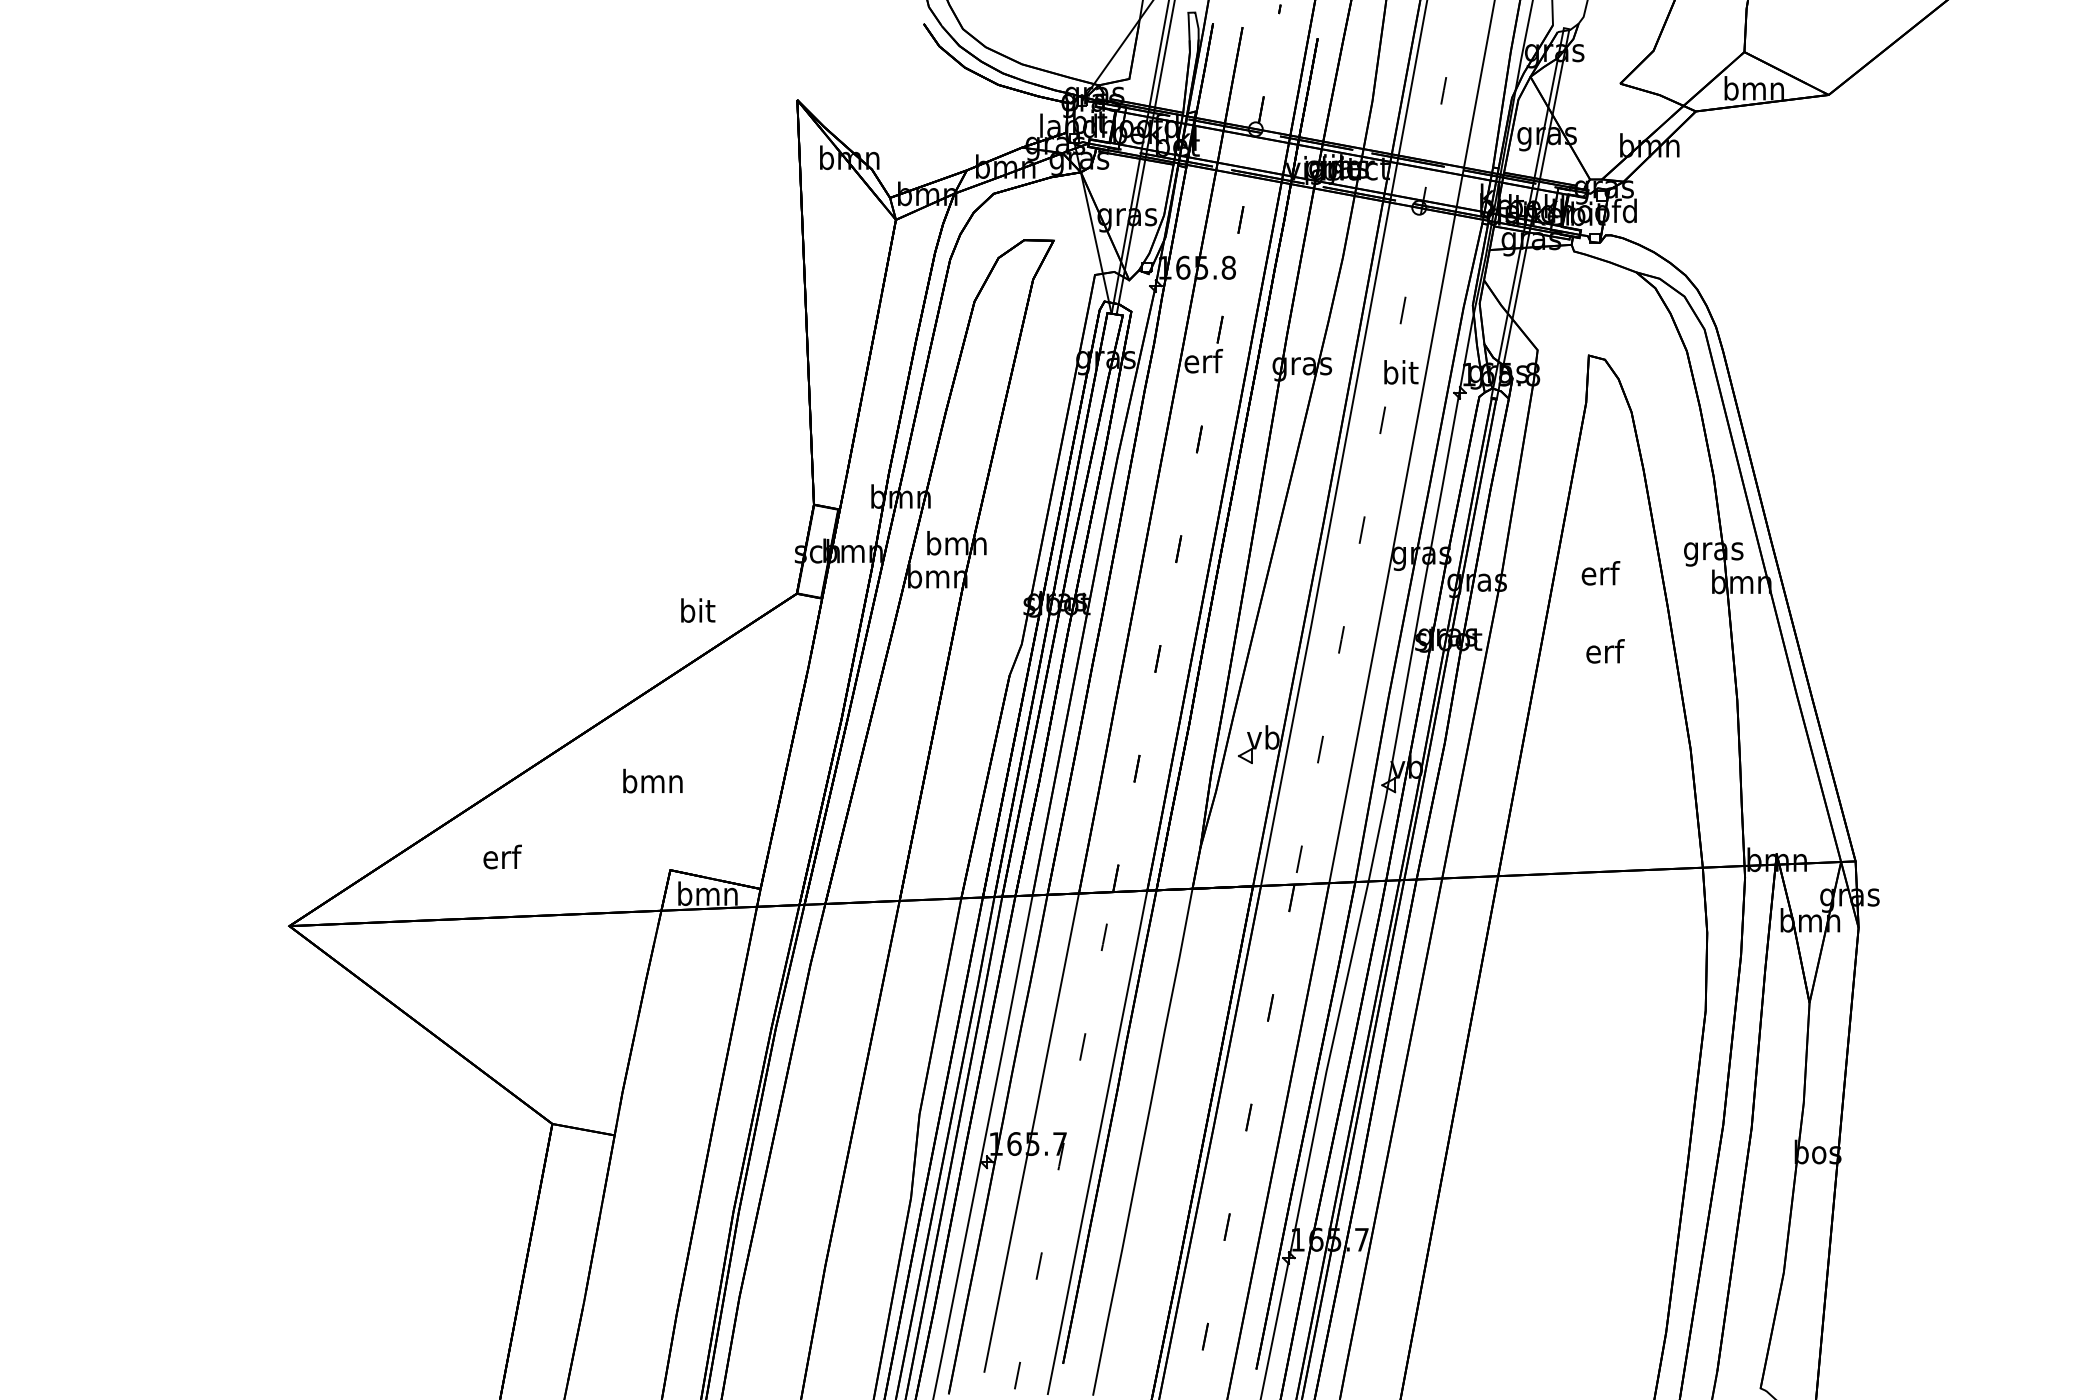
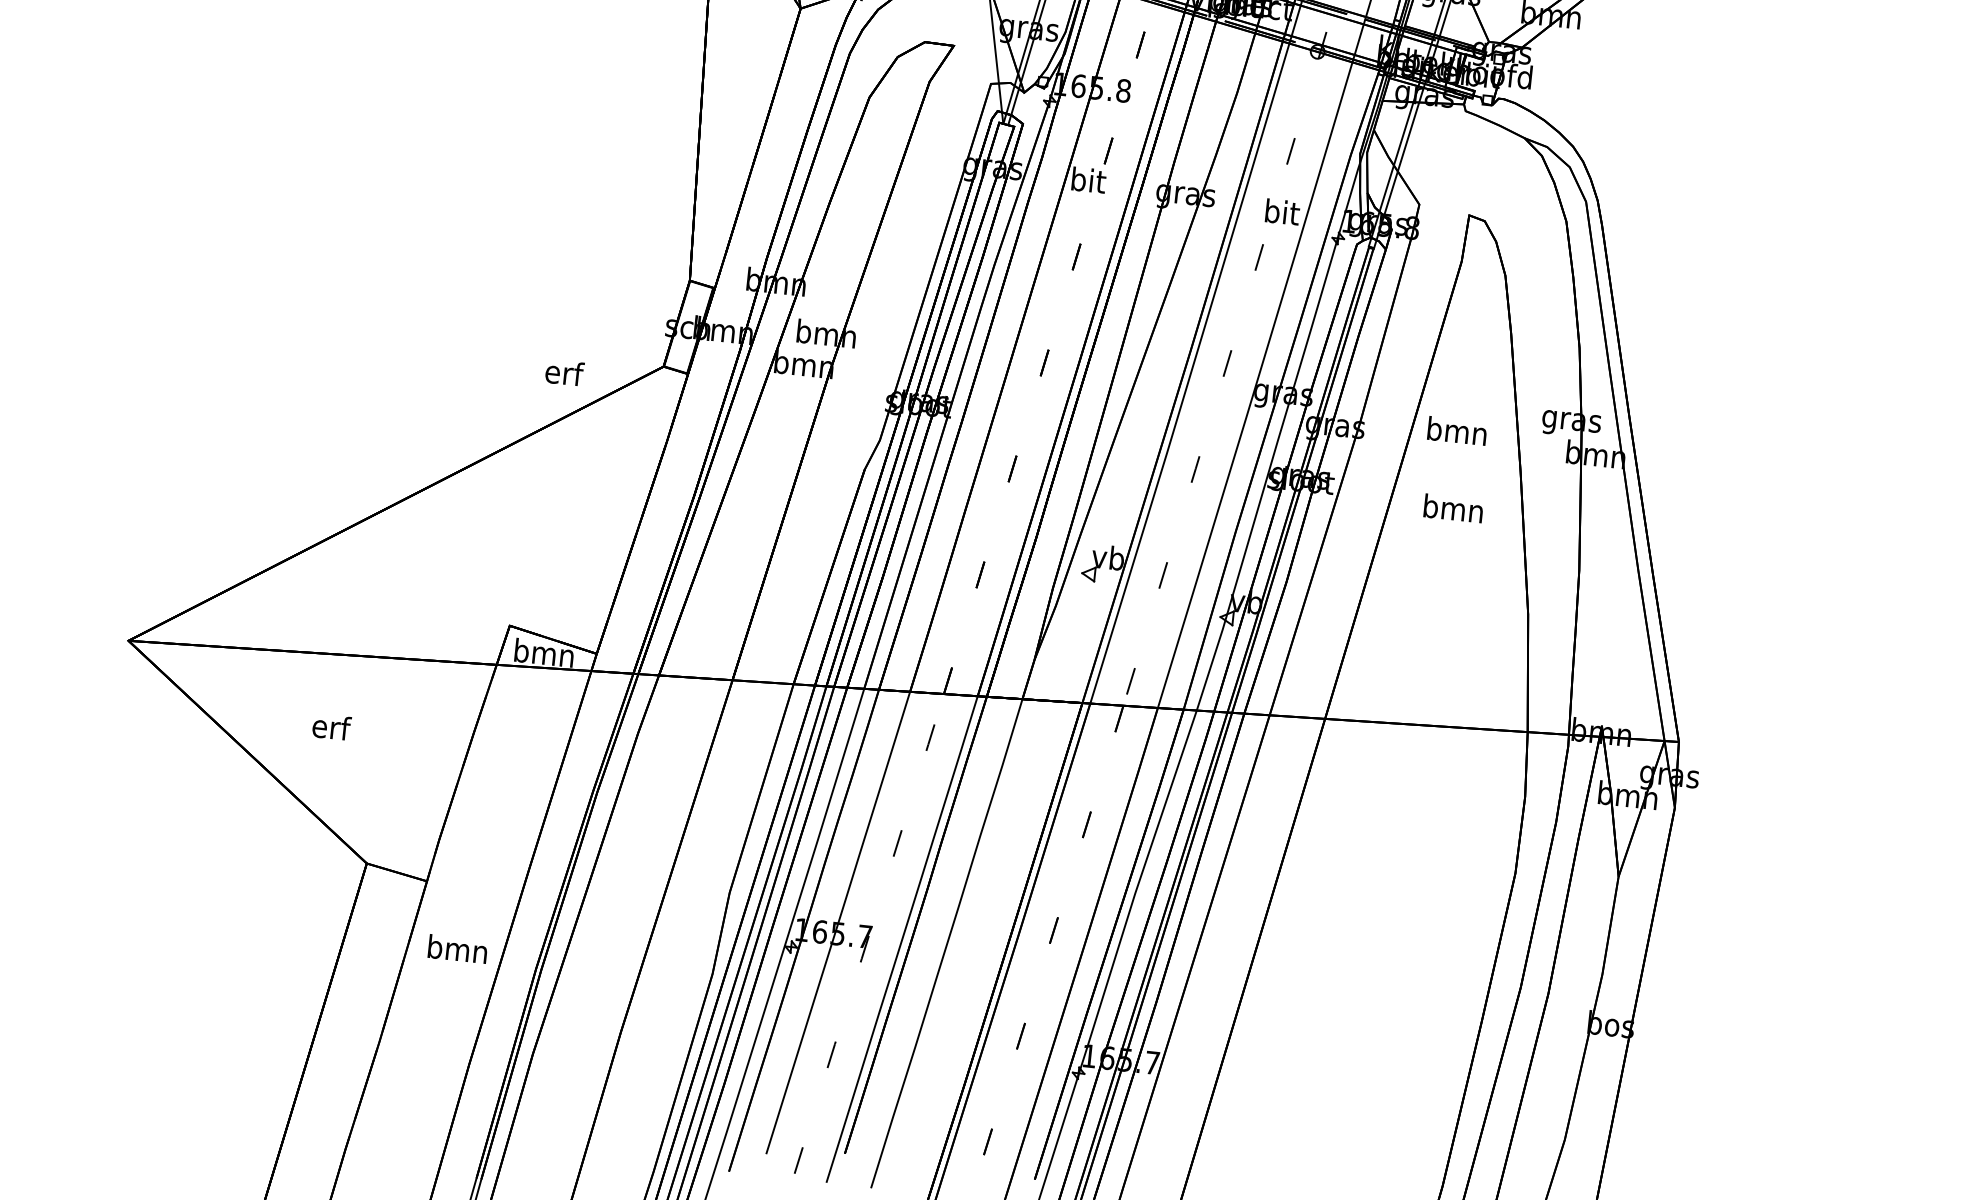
text: (1203, 360) -> (1088, 179), erf -> bit
text: (1599, 573) -> (1456, 431), erf -> bmn
text: (698, 610) -> (564, 372), bit -> erf
text: (1604, 651) -> (1453, 508), erf -> bmn
text: (652, 780) -> (457, 948), moved
text: (502, 856) -> (331, 726), moved

